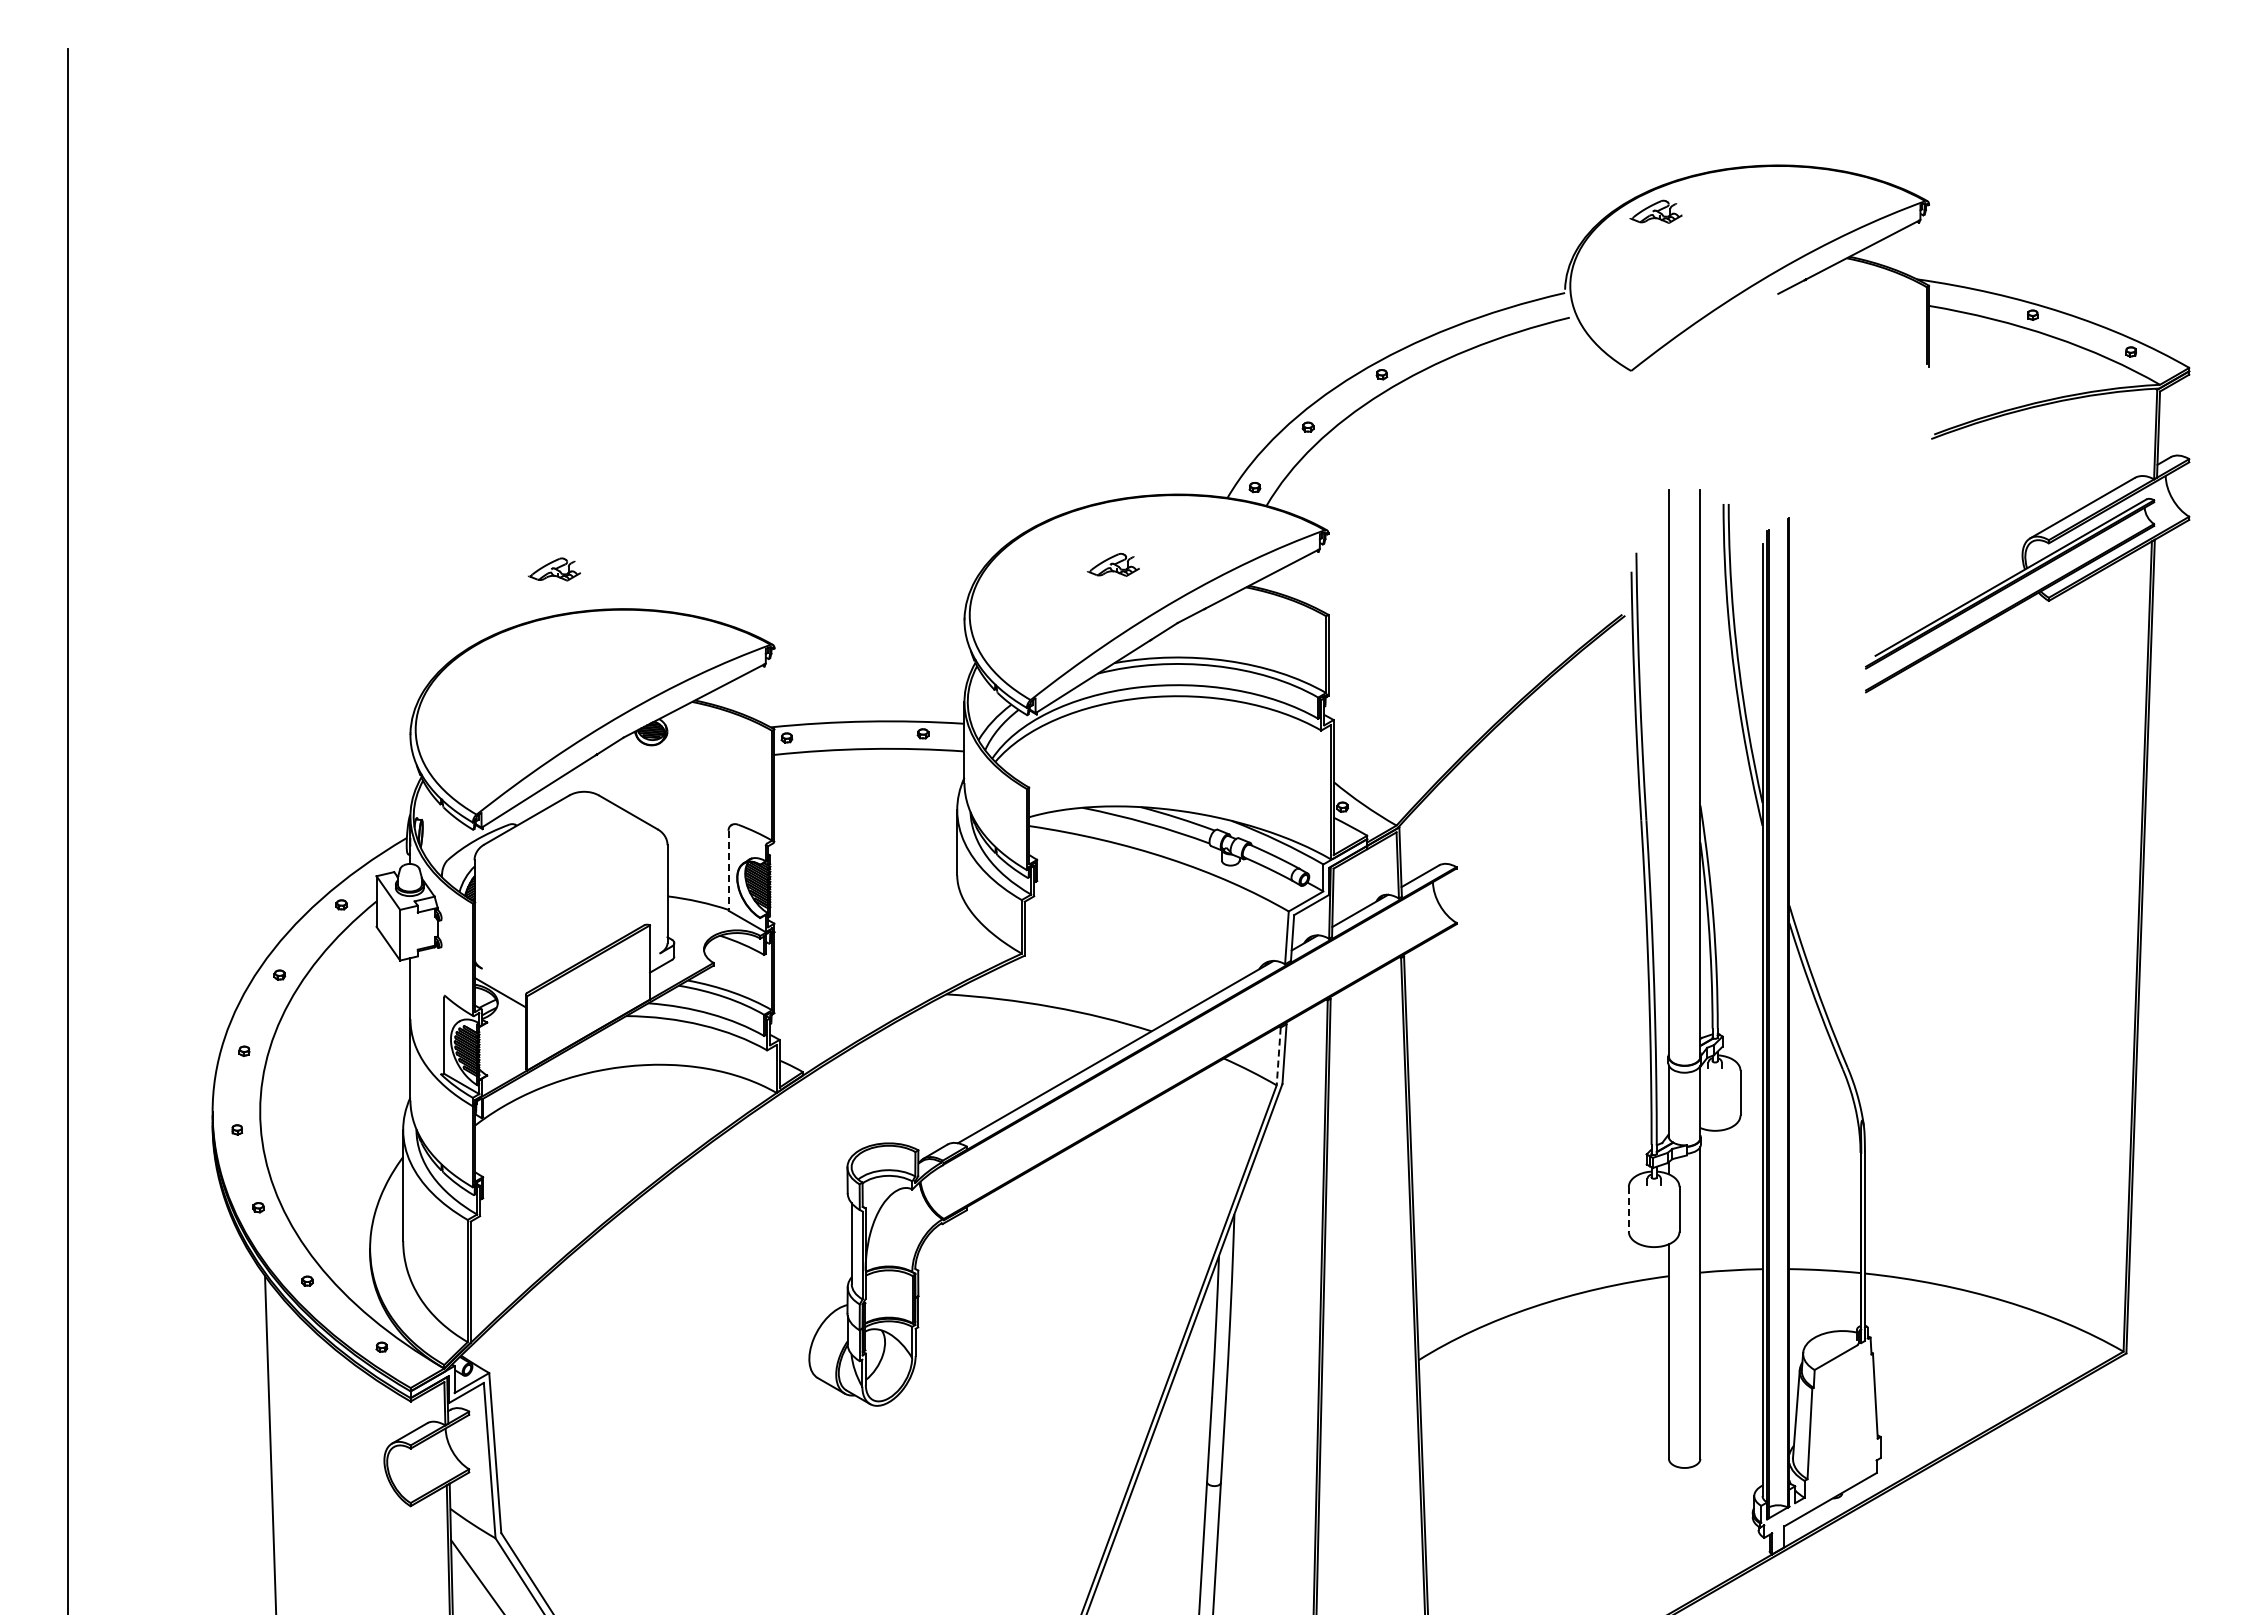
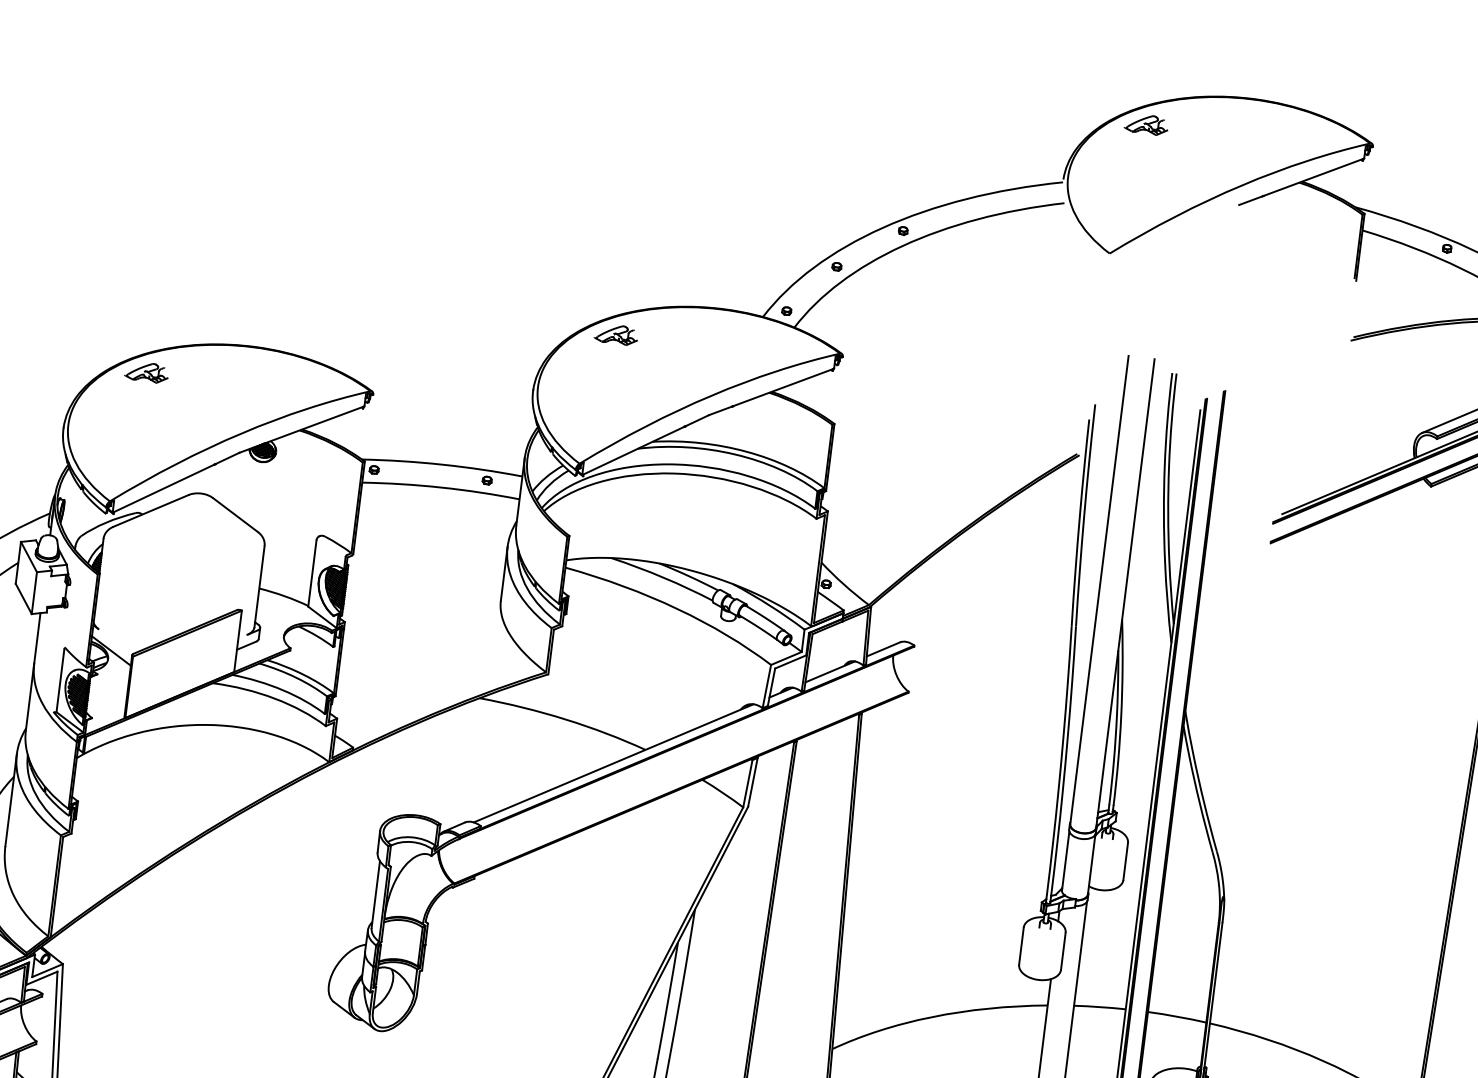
part: (1112, 564) -> (615, 334), moved
part: (554, 569) -> (146, 372), moved
line: (728, 870) -> (312, 573), dashed -> solid
line: (1278, 1056) -> (747, 783), dashed -> solid
line: (1628, 1209) -> (1021, 946), dashed -> solid

